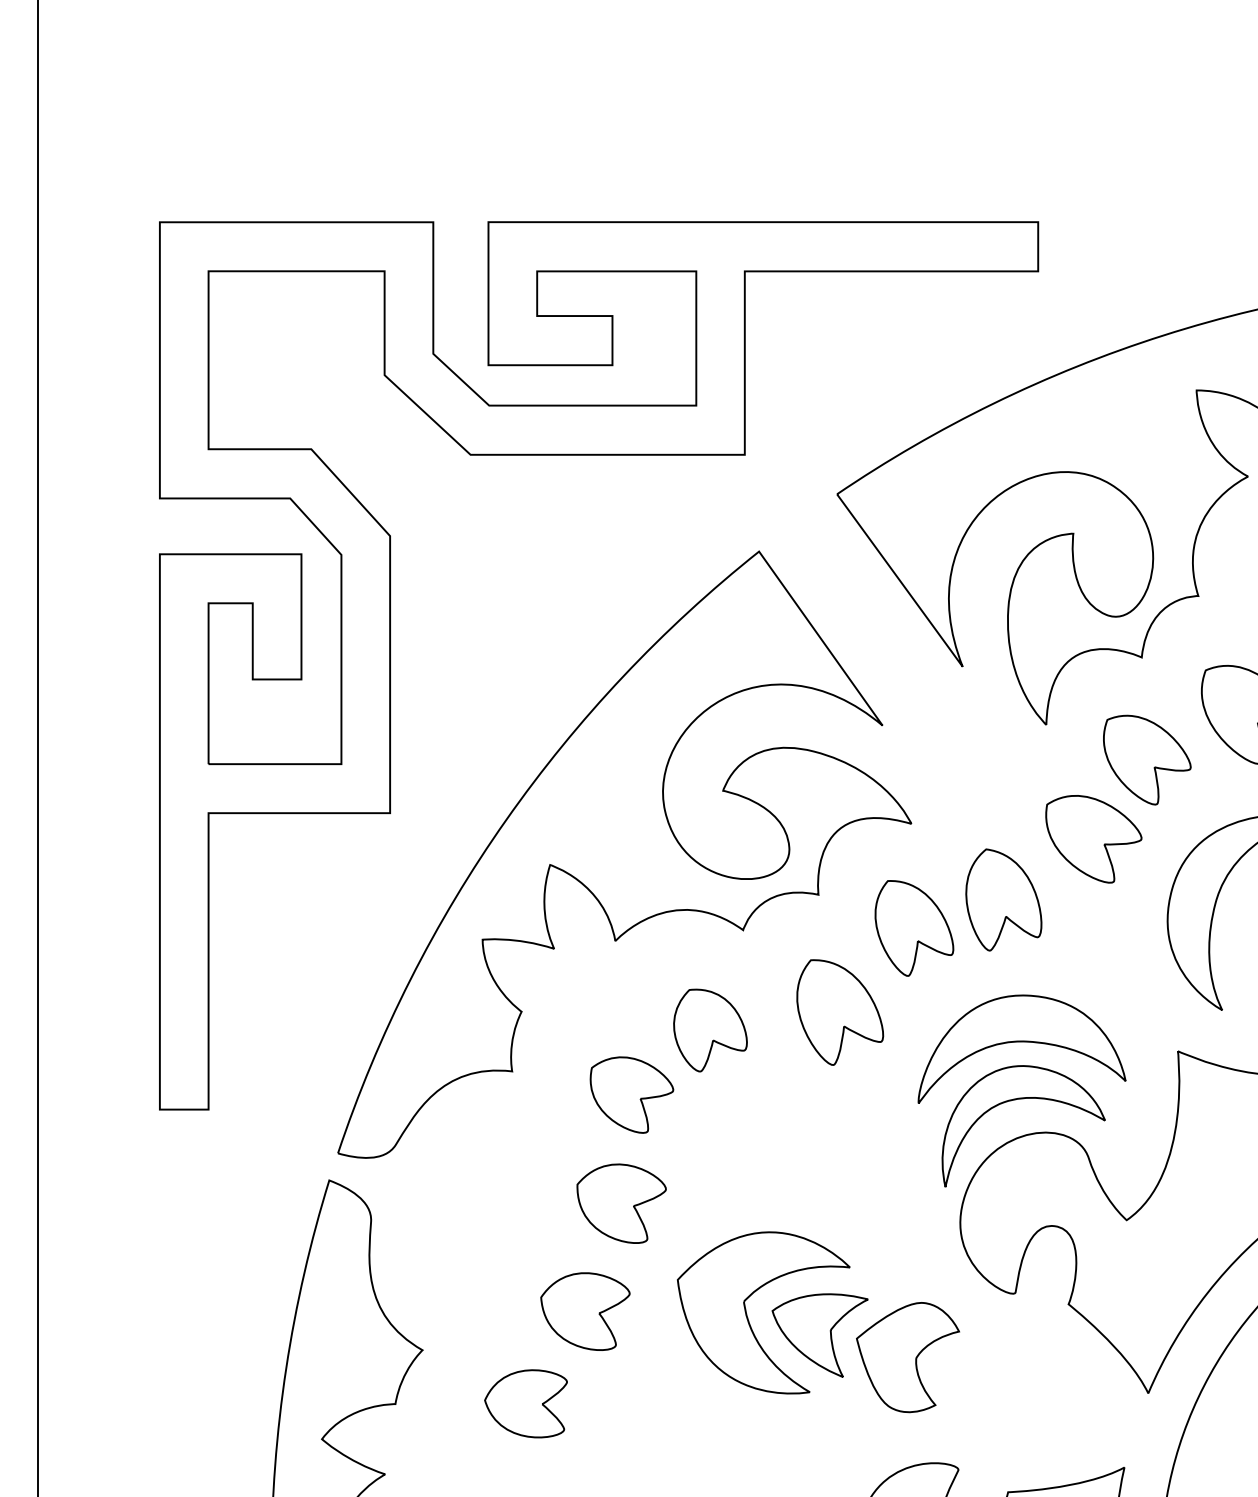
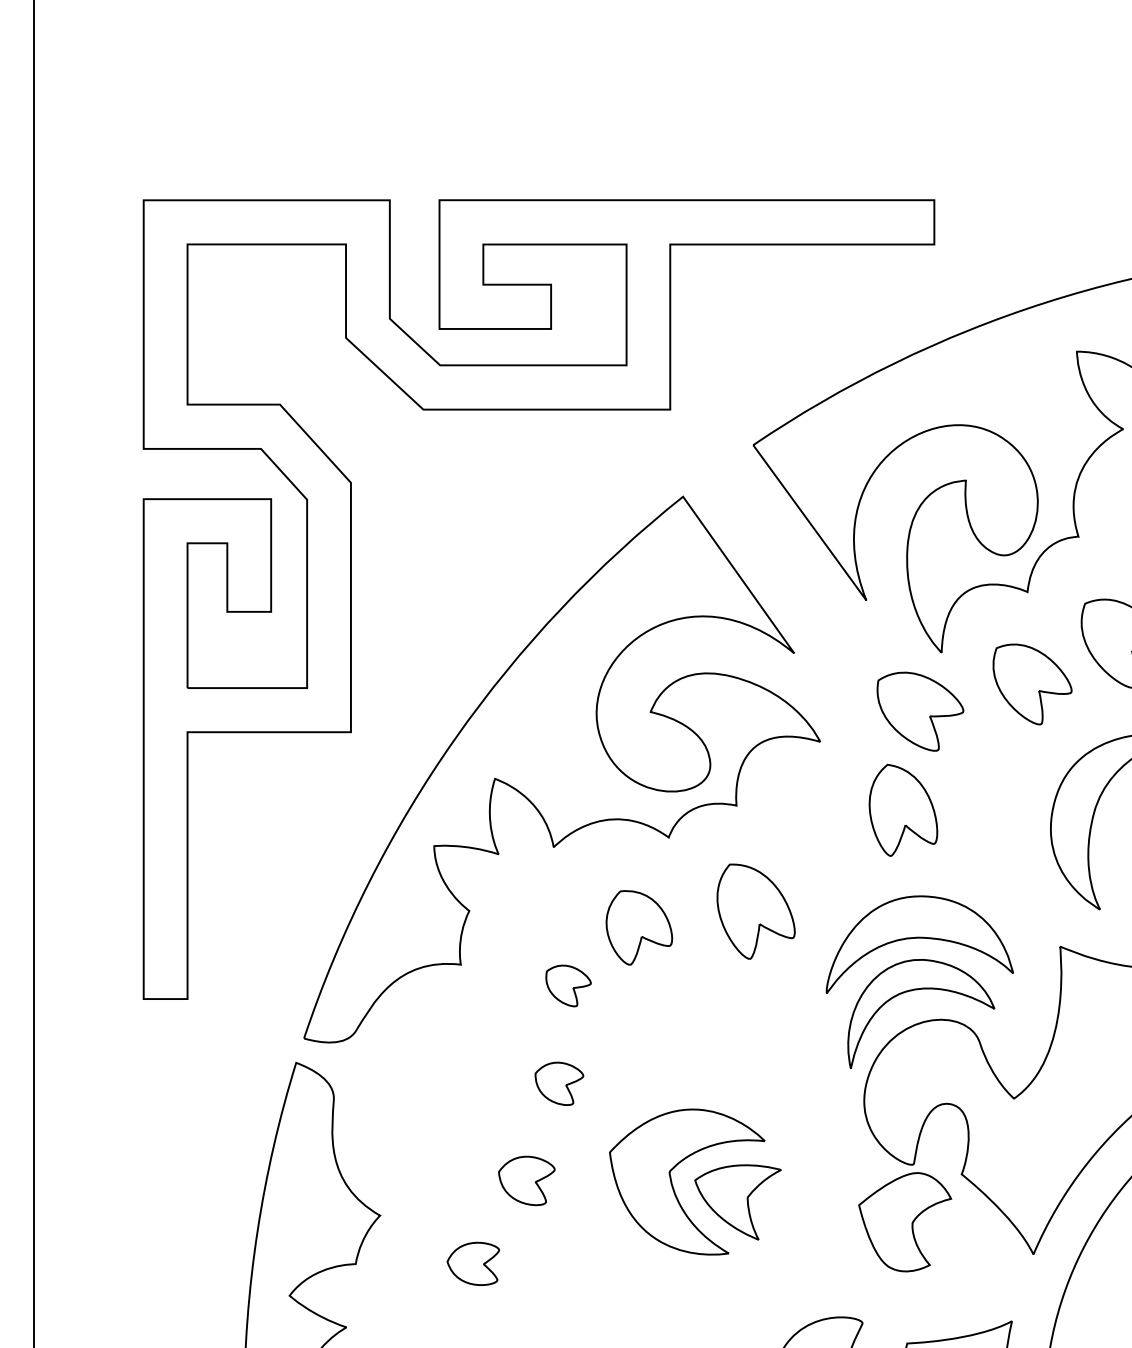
part: (1093, 839) -> (920, 711), moved
part: (913, 927) -> (822, 835), removed
part: (631, 1094) -> (568, 985), size x0.6
part: (621, 1203) -> (559, 1083), size x0.6
part: (585, 1311) -> (526, 1180), size x0.7
part: (908, 1357) -> (905, 1222), moved
part: (526, 1403) -> (473, 1263), size x0.7

